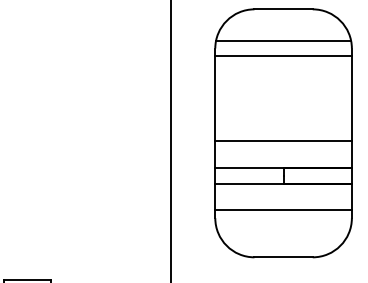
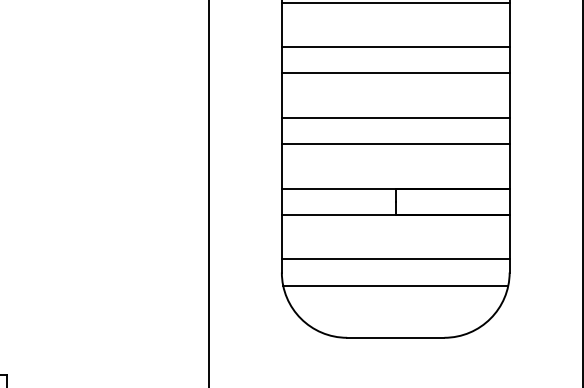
line: (283, 83) -> (395, 47), added
line: (283, 98) -> (395, 72), added
line: (283, 125) -> (395, 117), added
line: (283, 226) -> (395, 286), added

